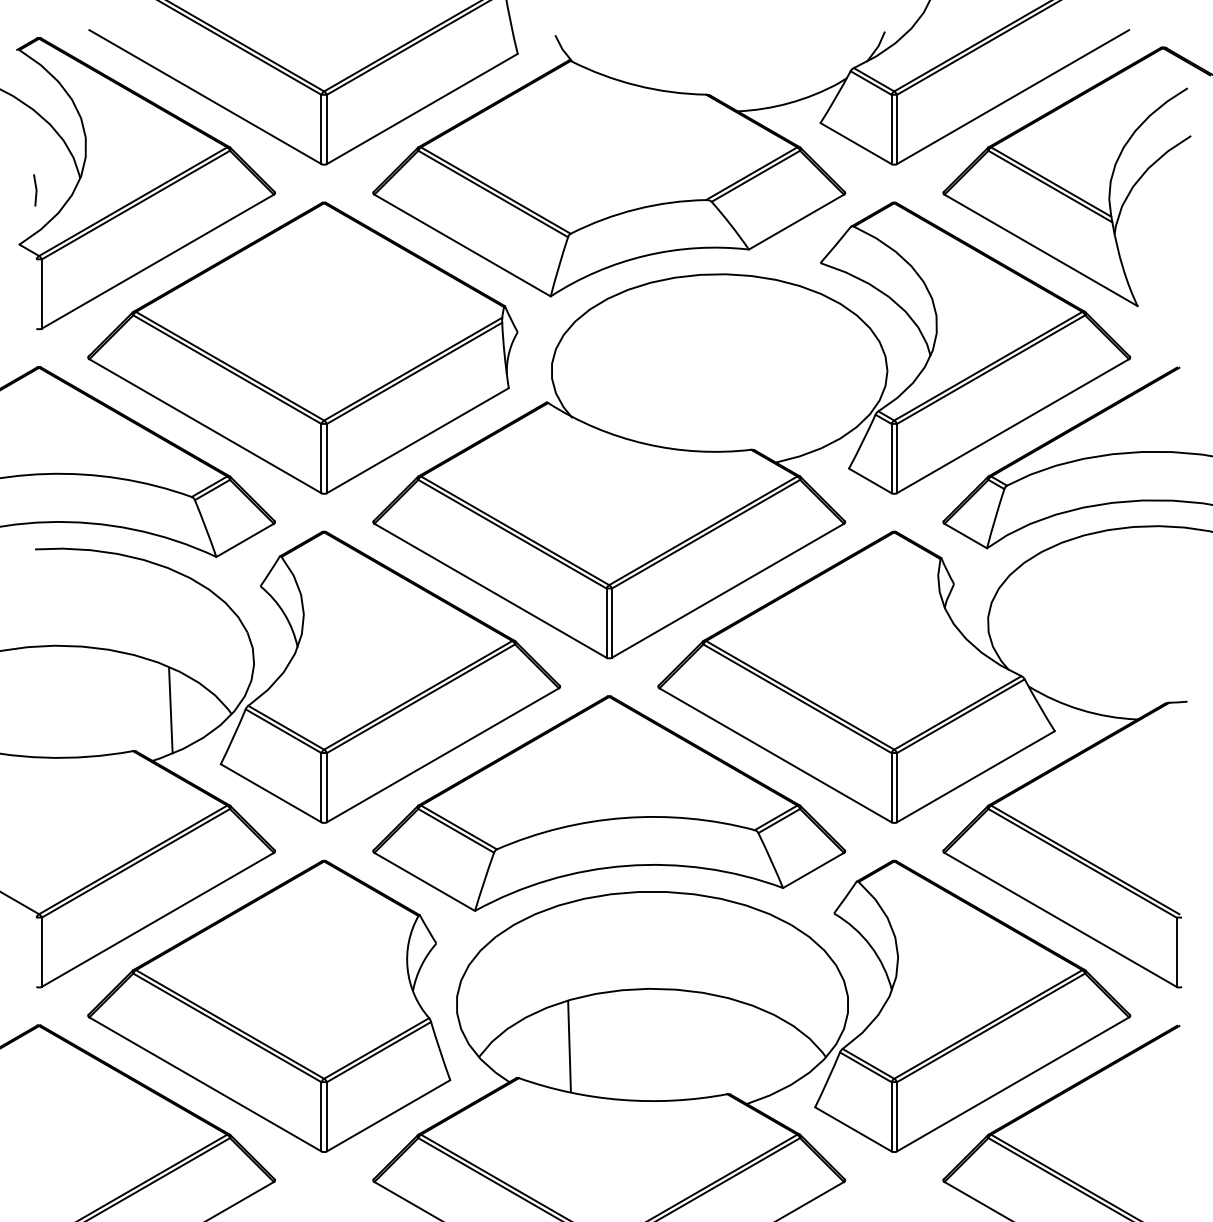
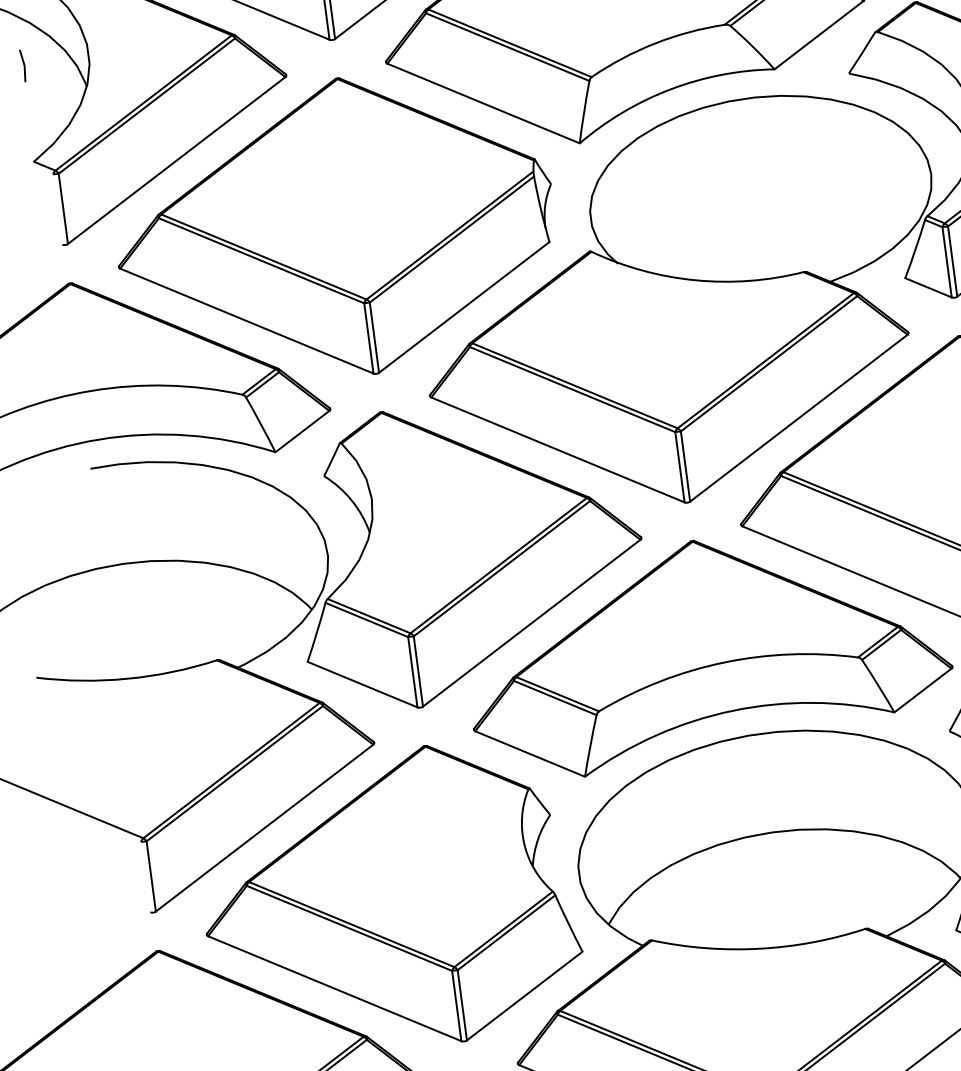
line: (35, 190) -> (23, 66), moved
line: (170, 710) -> (249, 614), removed
line: (569, 1046) -> (698, 901), removed

